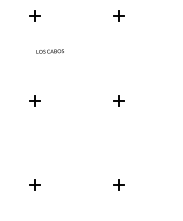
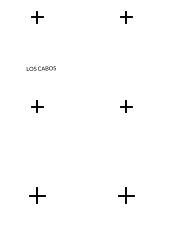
text: (49, 51) -> (40, 68), moved
part: (35, 184) -> (37, 195), size x1.4
part: (119, 184) -> (126, 195), size x1.4

